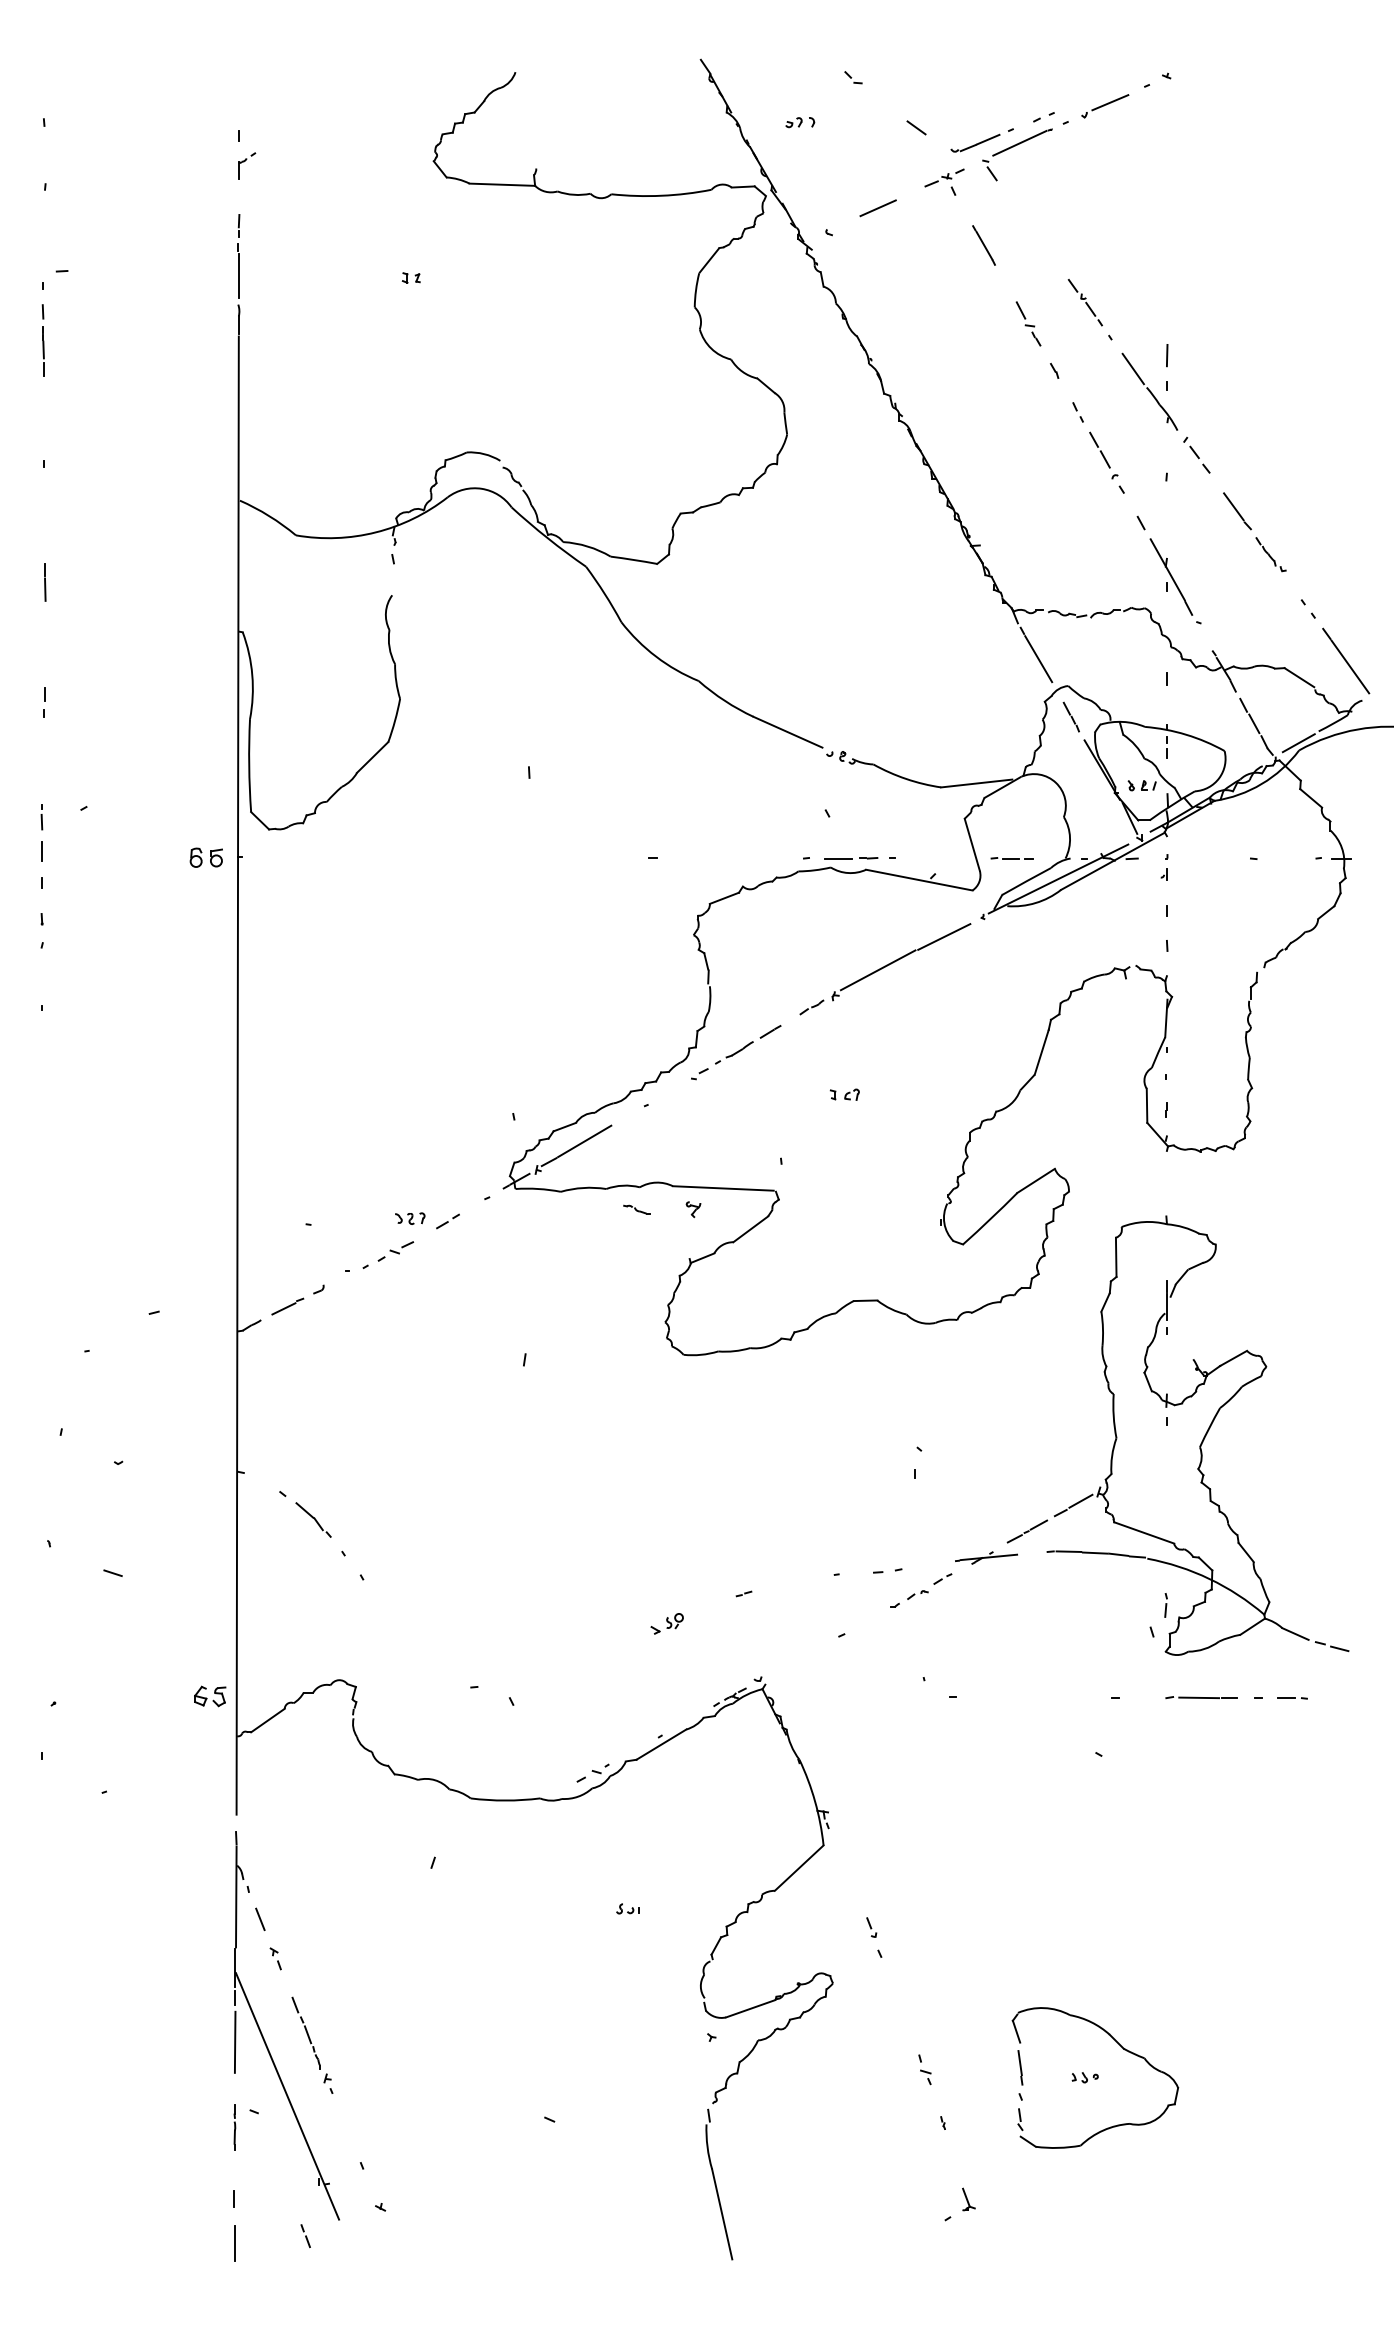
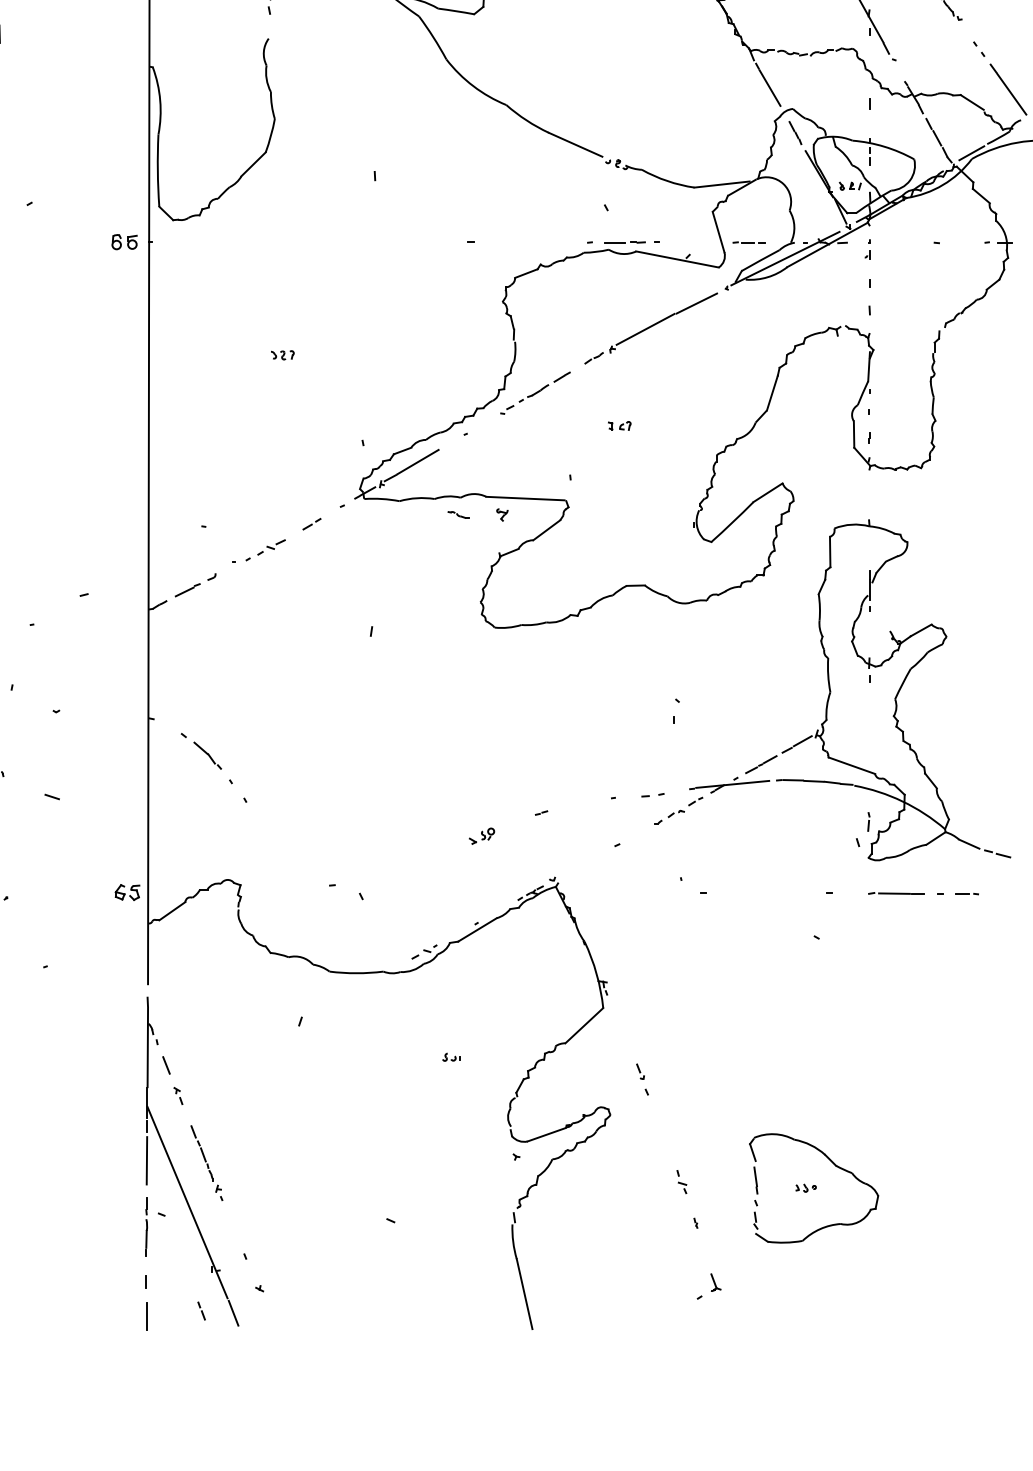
part: (410, 1218) -> (282, 355), moved
part: (986, 1557) -> (729, 784), size x1.67
part: (234, 2127) -> (146, 1226), size x1.67
line: (346, 2238) -> (233, 1312), added

